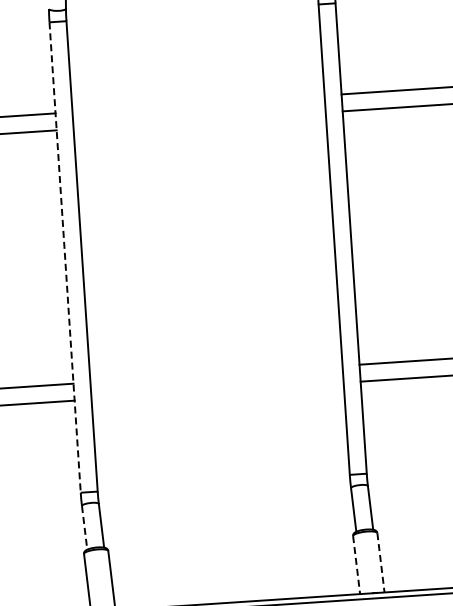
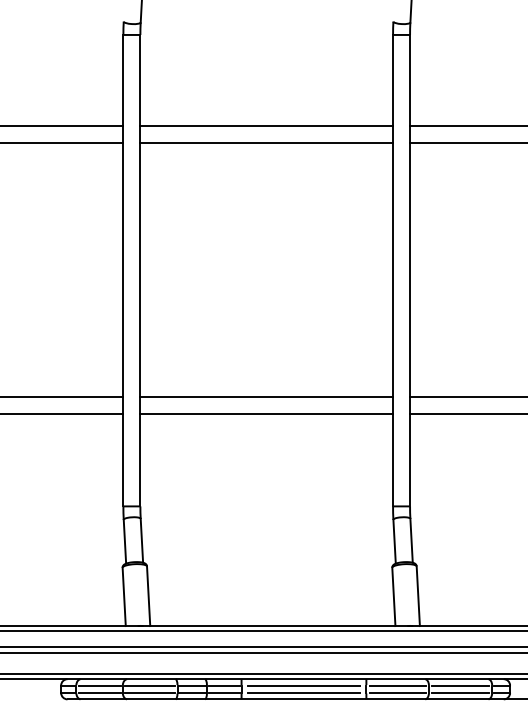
line: (198, 104) -> (266, 126), added
line: (199, 121) -> (266, 143), added
line: (65, 257) -> (123, 270), dashed -> solid
line: (216, 374) -> (266, 397), added
line: (217, 391) -> (266, 414), added
line: (84, 527) -> (124, 541), dashed -> solid
line: (381, 563) -> (418, 596), dashed -> solid
line: (356, 565) -> (393, 597), dashed -> solid

